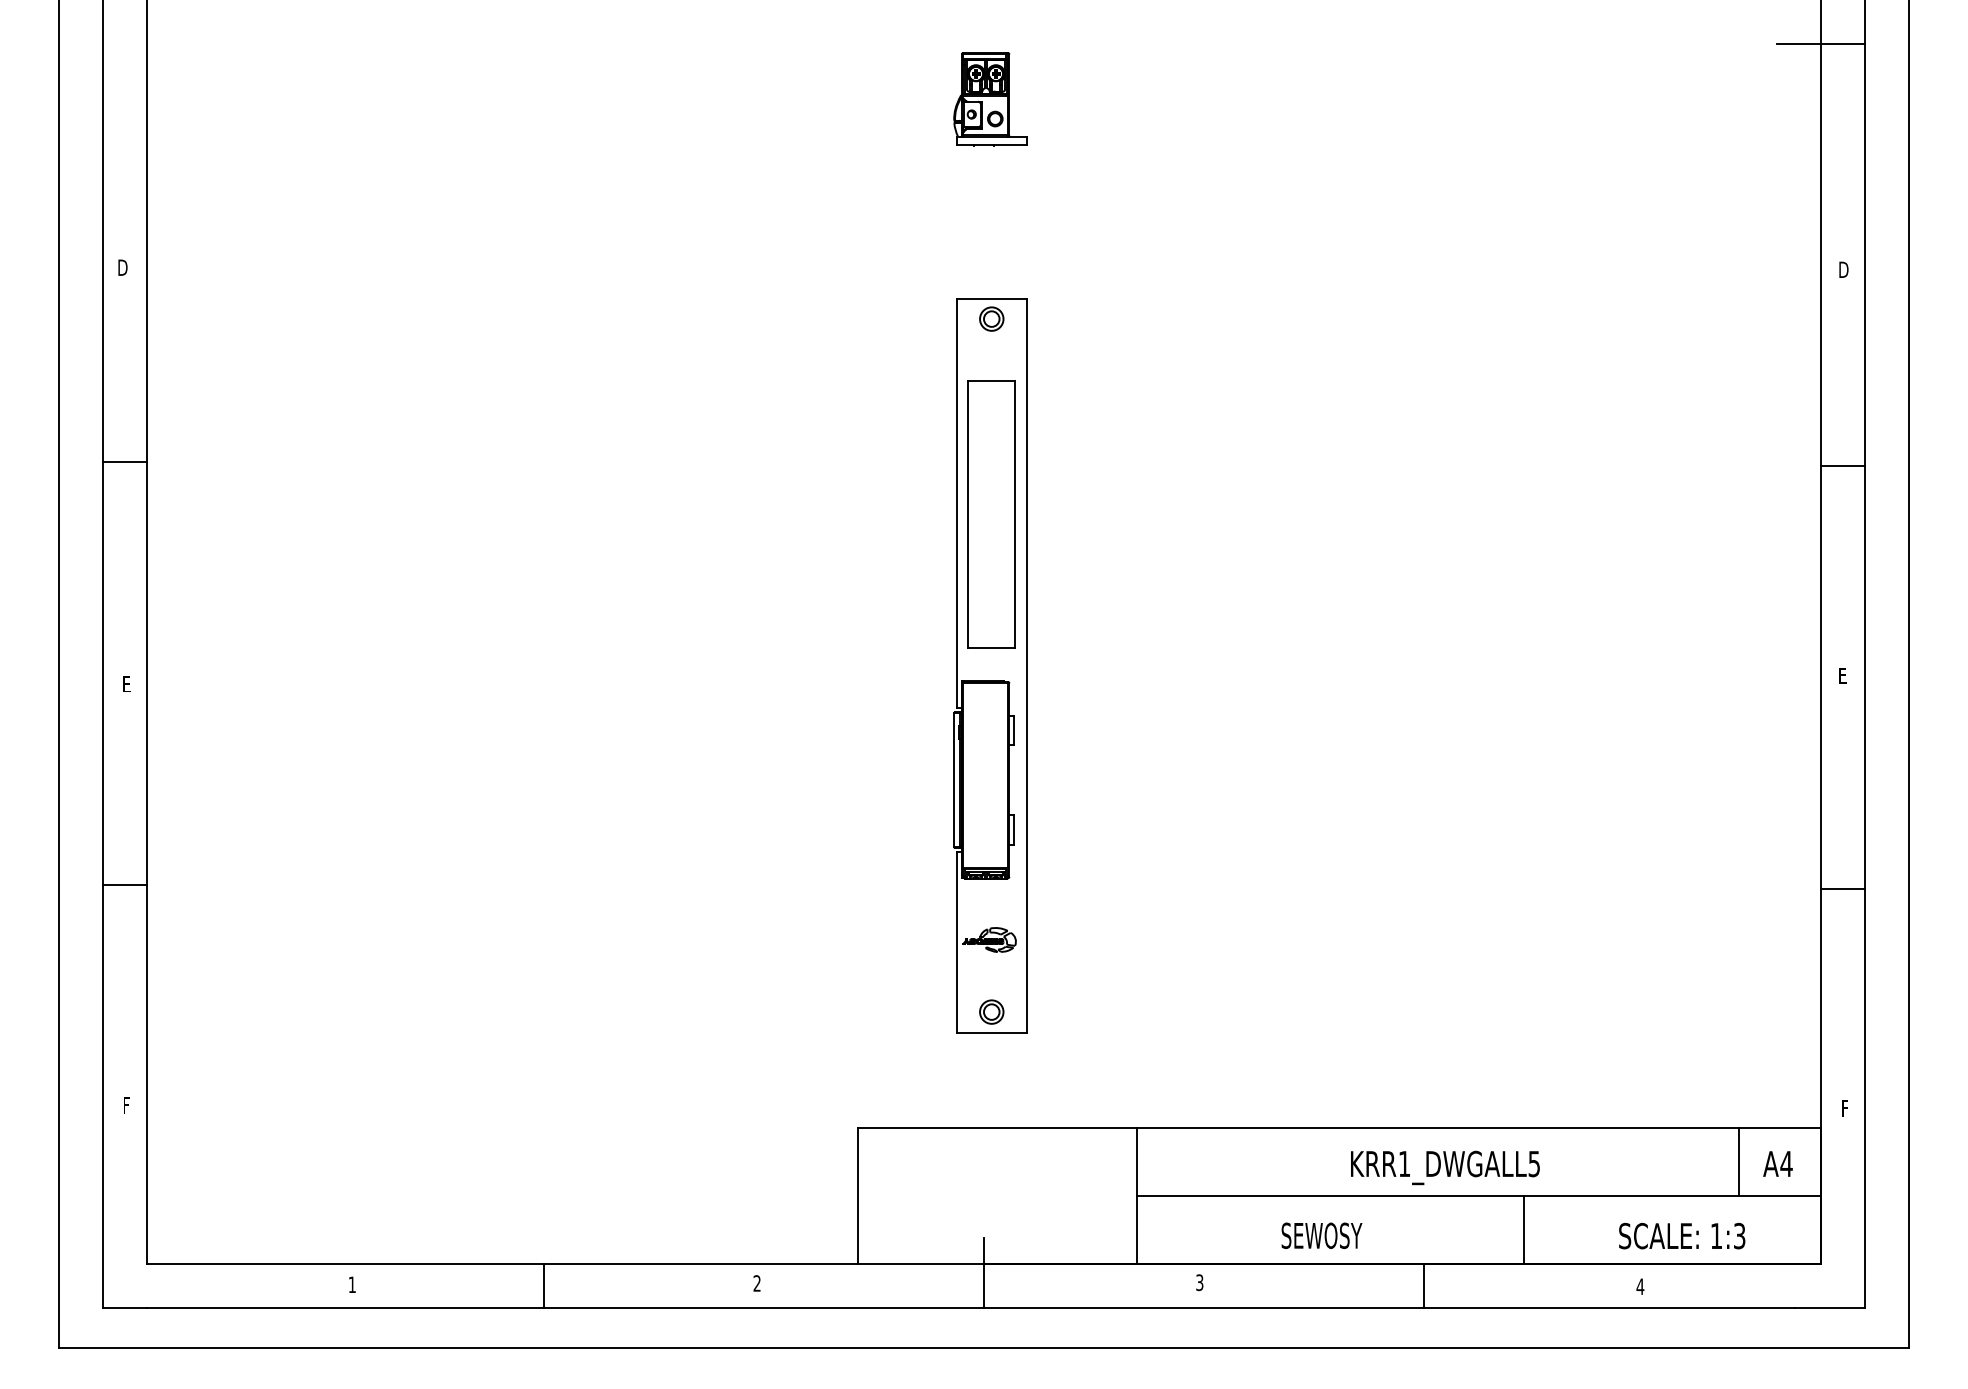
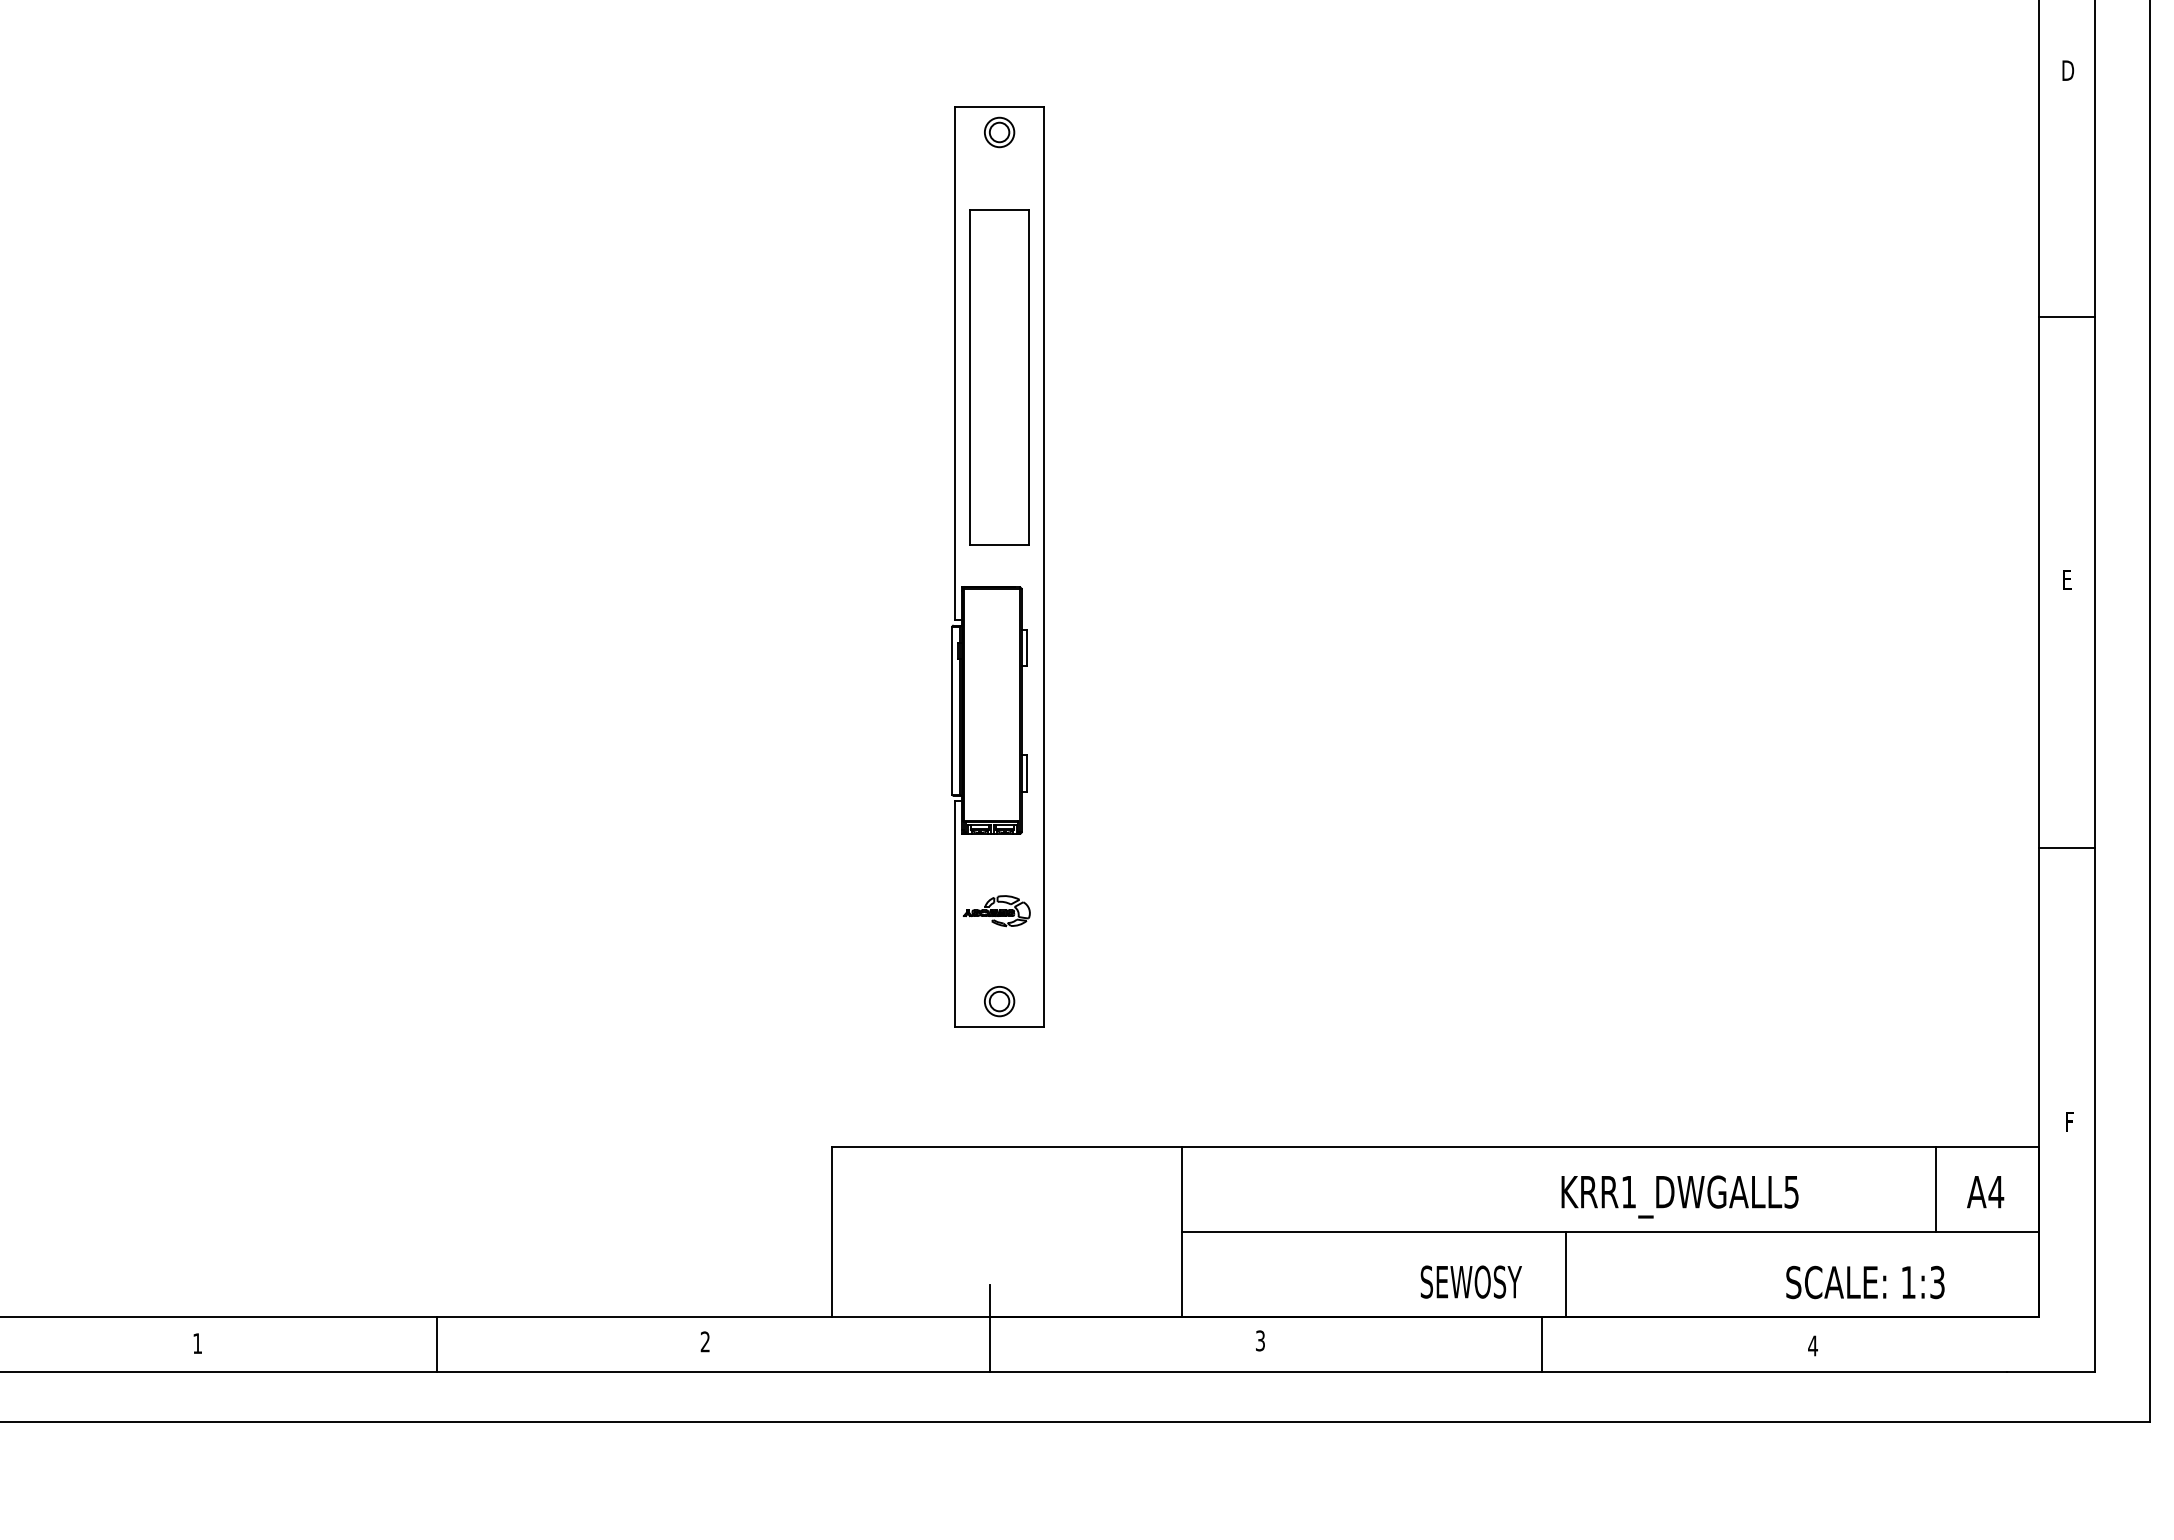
text: (1445, 1167) -> (1680, 1196), moved
line: (1524, 1229) -> (1566, 1274), moved
text: (1321, 1235) -> (1470, 1281), moved

